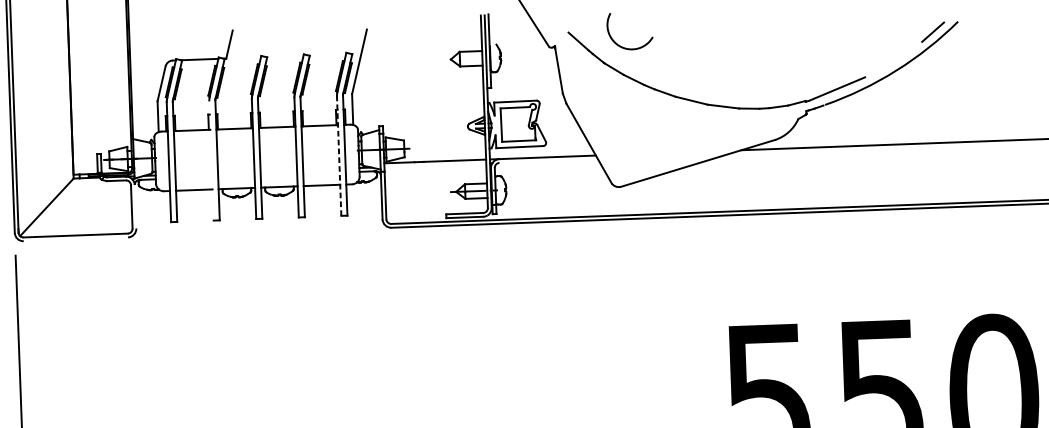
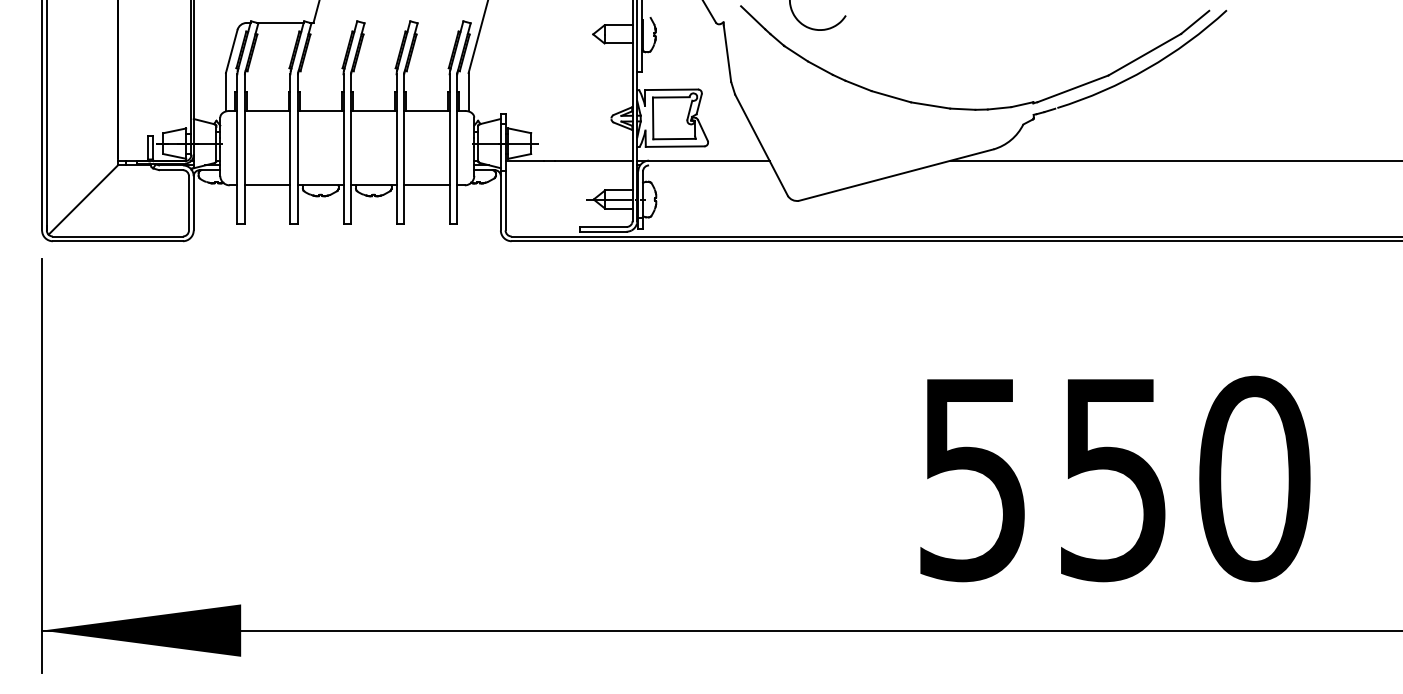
line: (893, 59) -> (1144, 54), added
line: (339, 156) -> (449, 149), dashed -> solid
line: (211, 160) -> (290, 149), added
line: (135, 206) -> (193, 203), added
line: (75, 239) -> (117, 241), added

